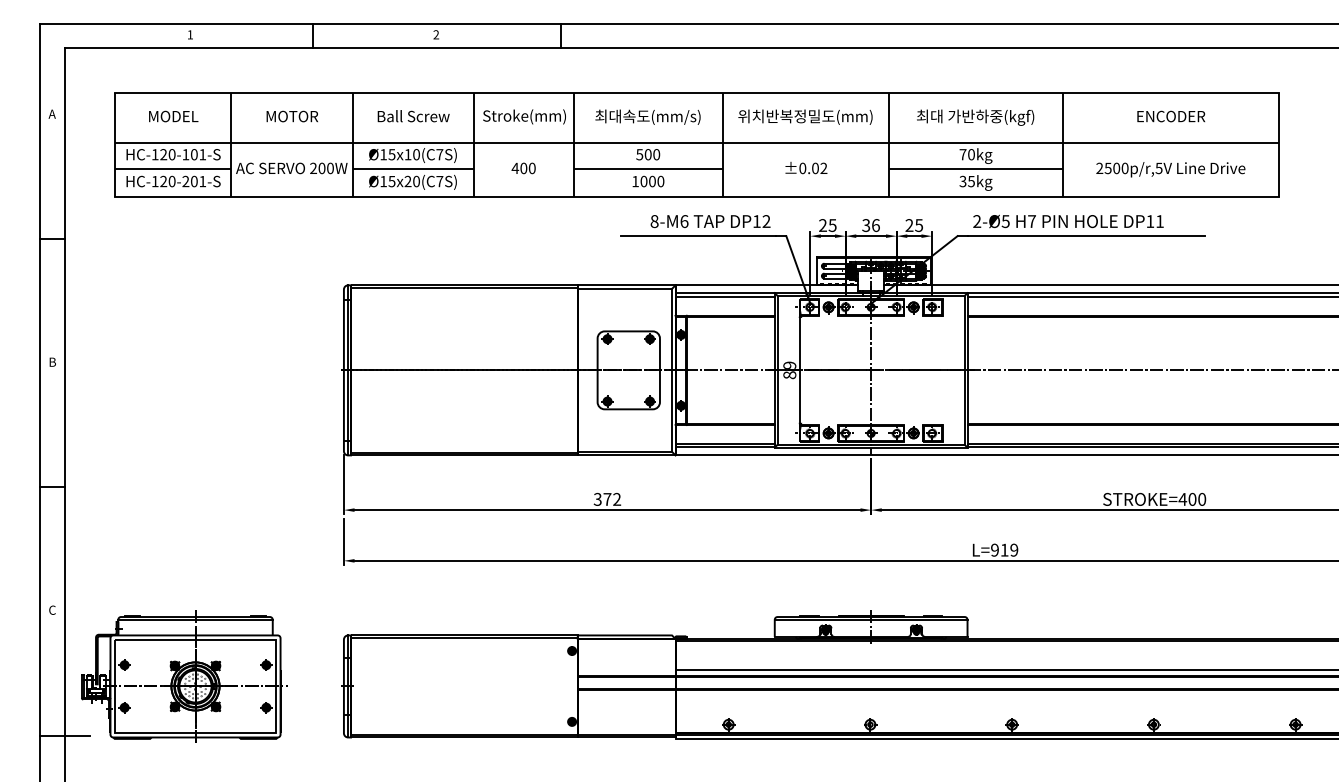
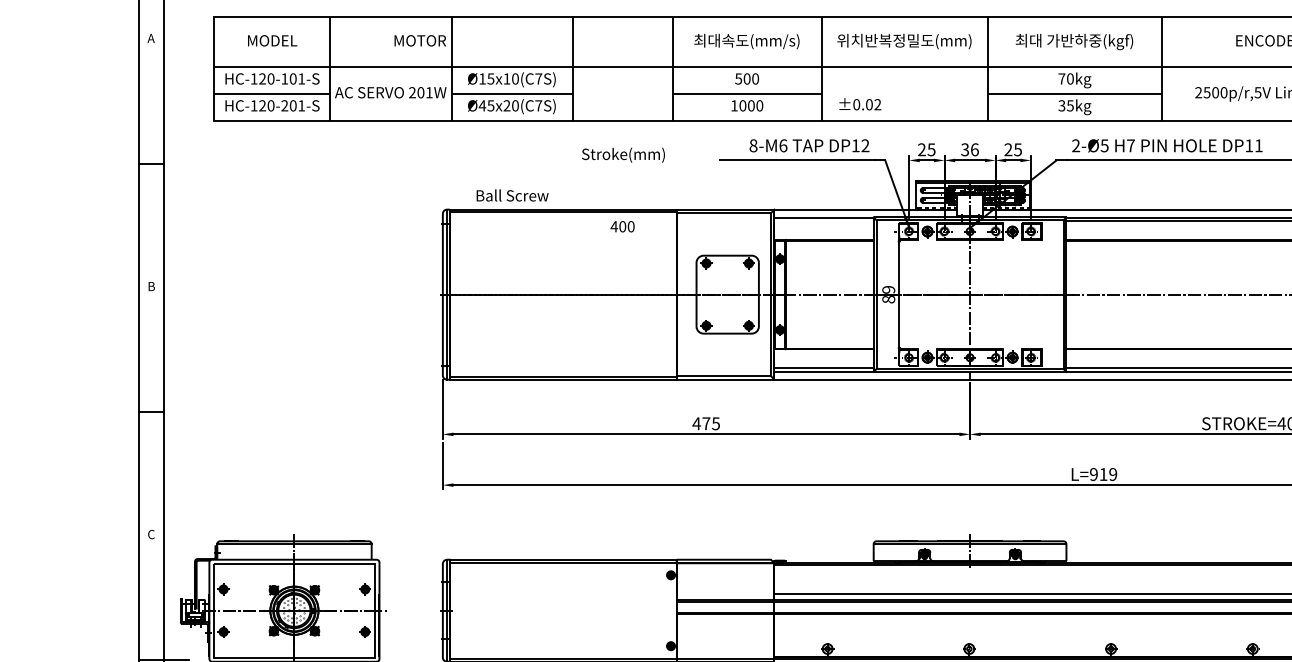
text: (291, 116) -> (419, 40), moved
text: (413, 116) -> (512, 195), moved
text: (524, 116) -> (623, 154), moved
text: (330, 168) -> (429, 92), 200W -> 201W
text: (523, 168) -> (622, 226), moved
text: (806, 168) -> (860, 104), moved
text: (383, 181) -> (482, 105), Ø15x20(C7S) -> Ø45x20(C7S)
line: (724, 297) -> (823, 221), removed
text: (607, 498) -> (706, 422), 372 -> 475

